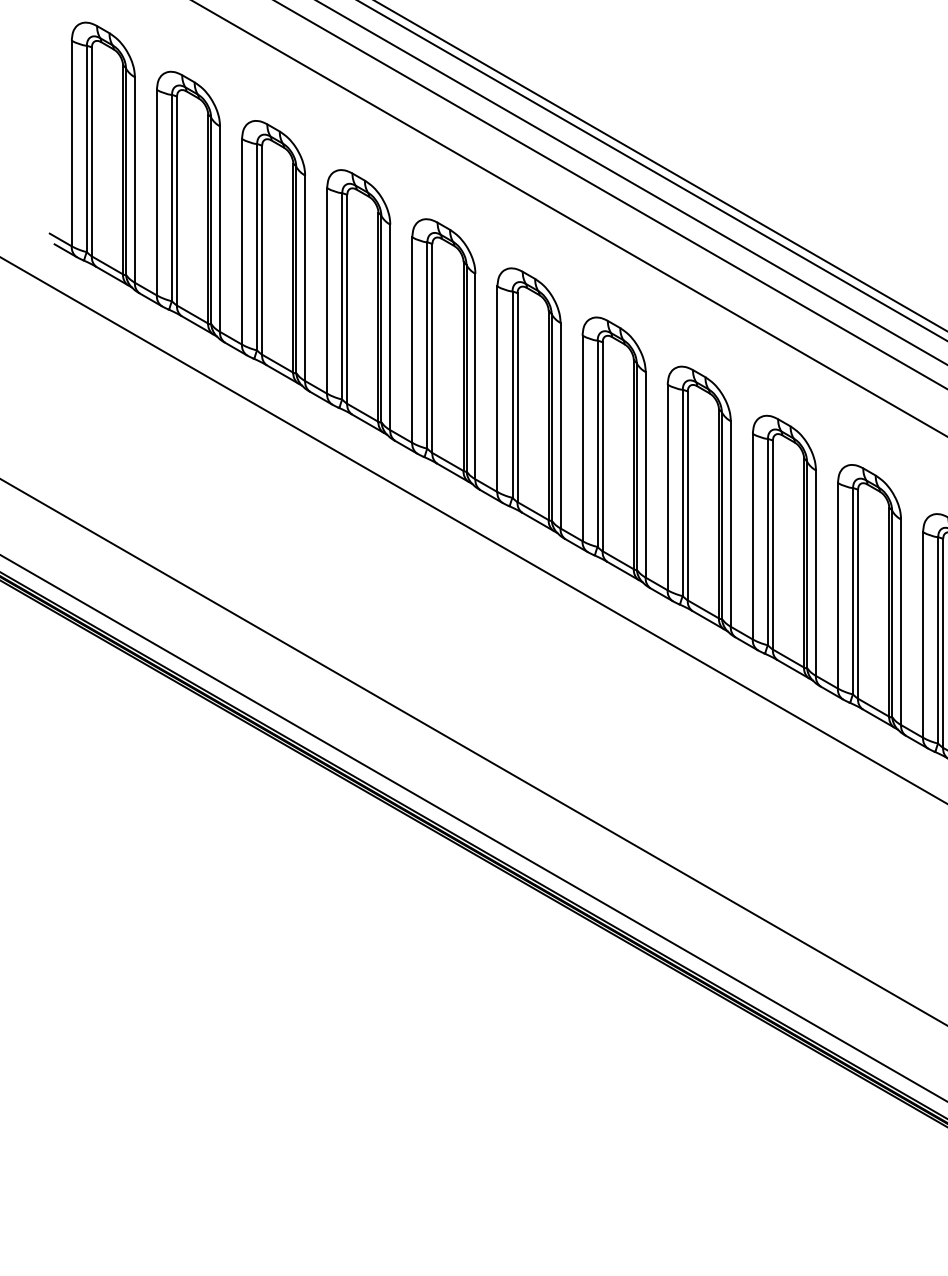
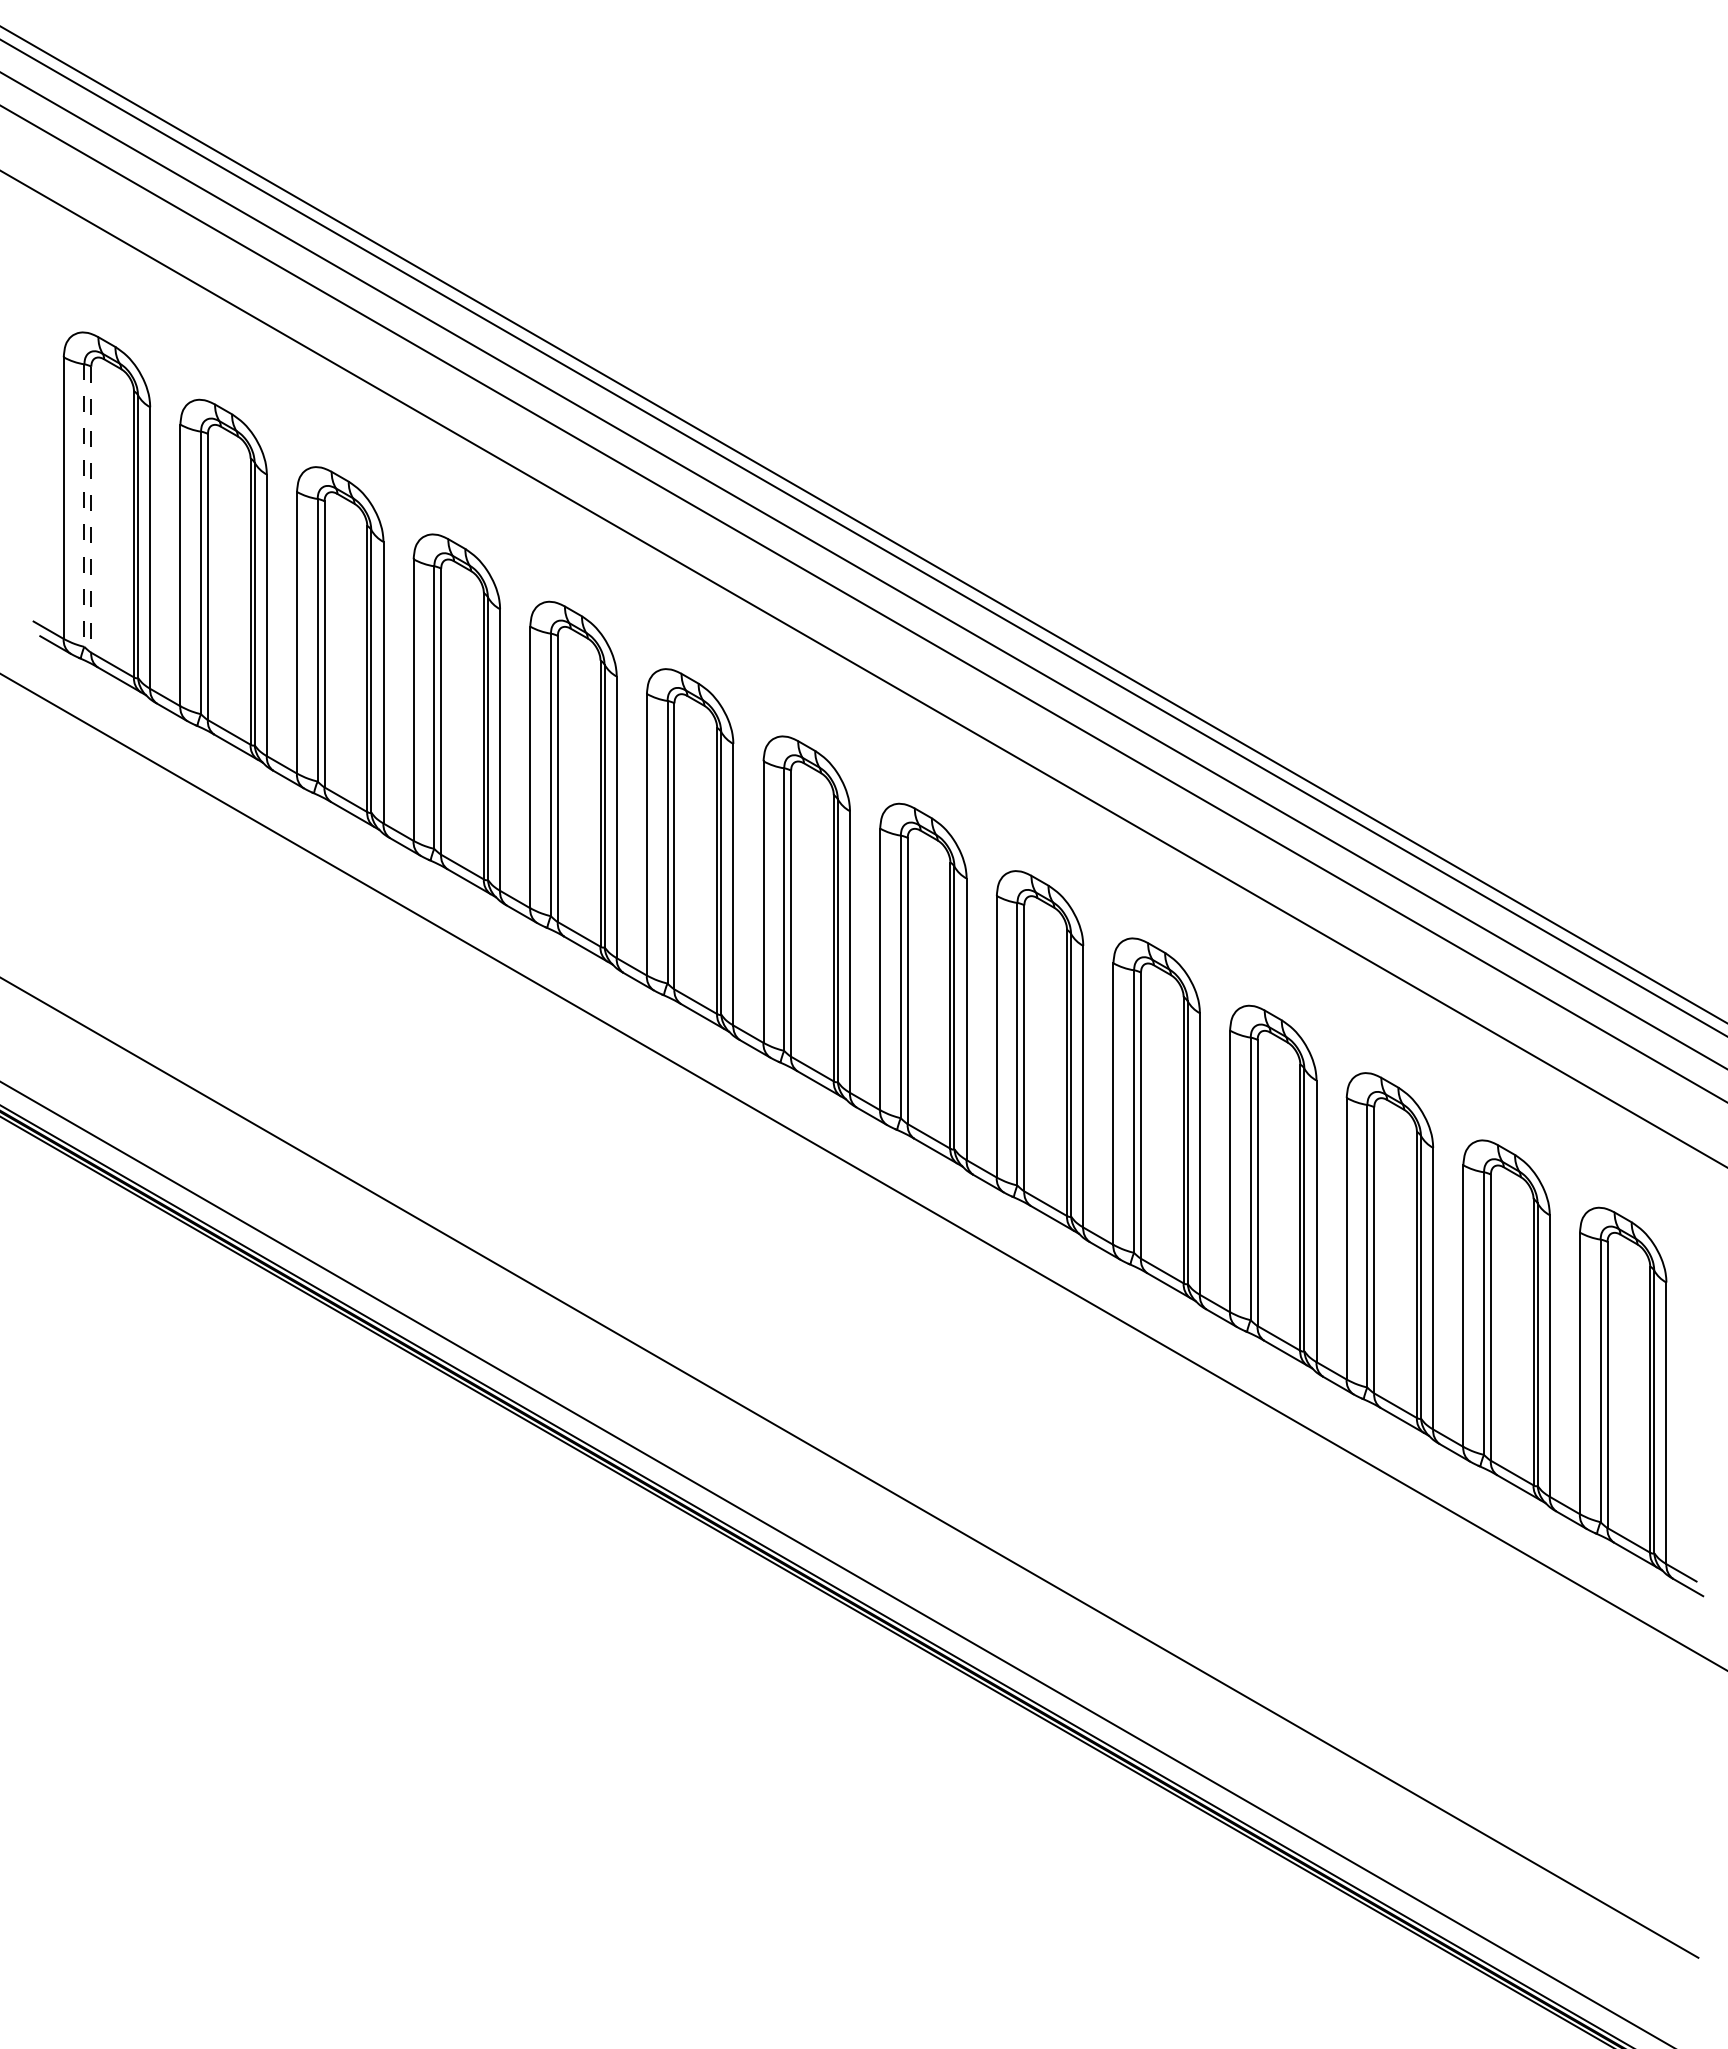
line: (86, 149) -> (84, 506), solid -> dashed
line: (92, 152) -> (91, 510), solid -> dashed

